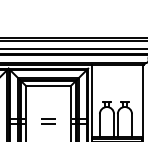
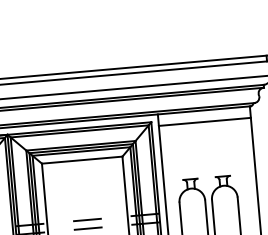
line: (117, 71) -> (204, 122), added

